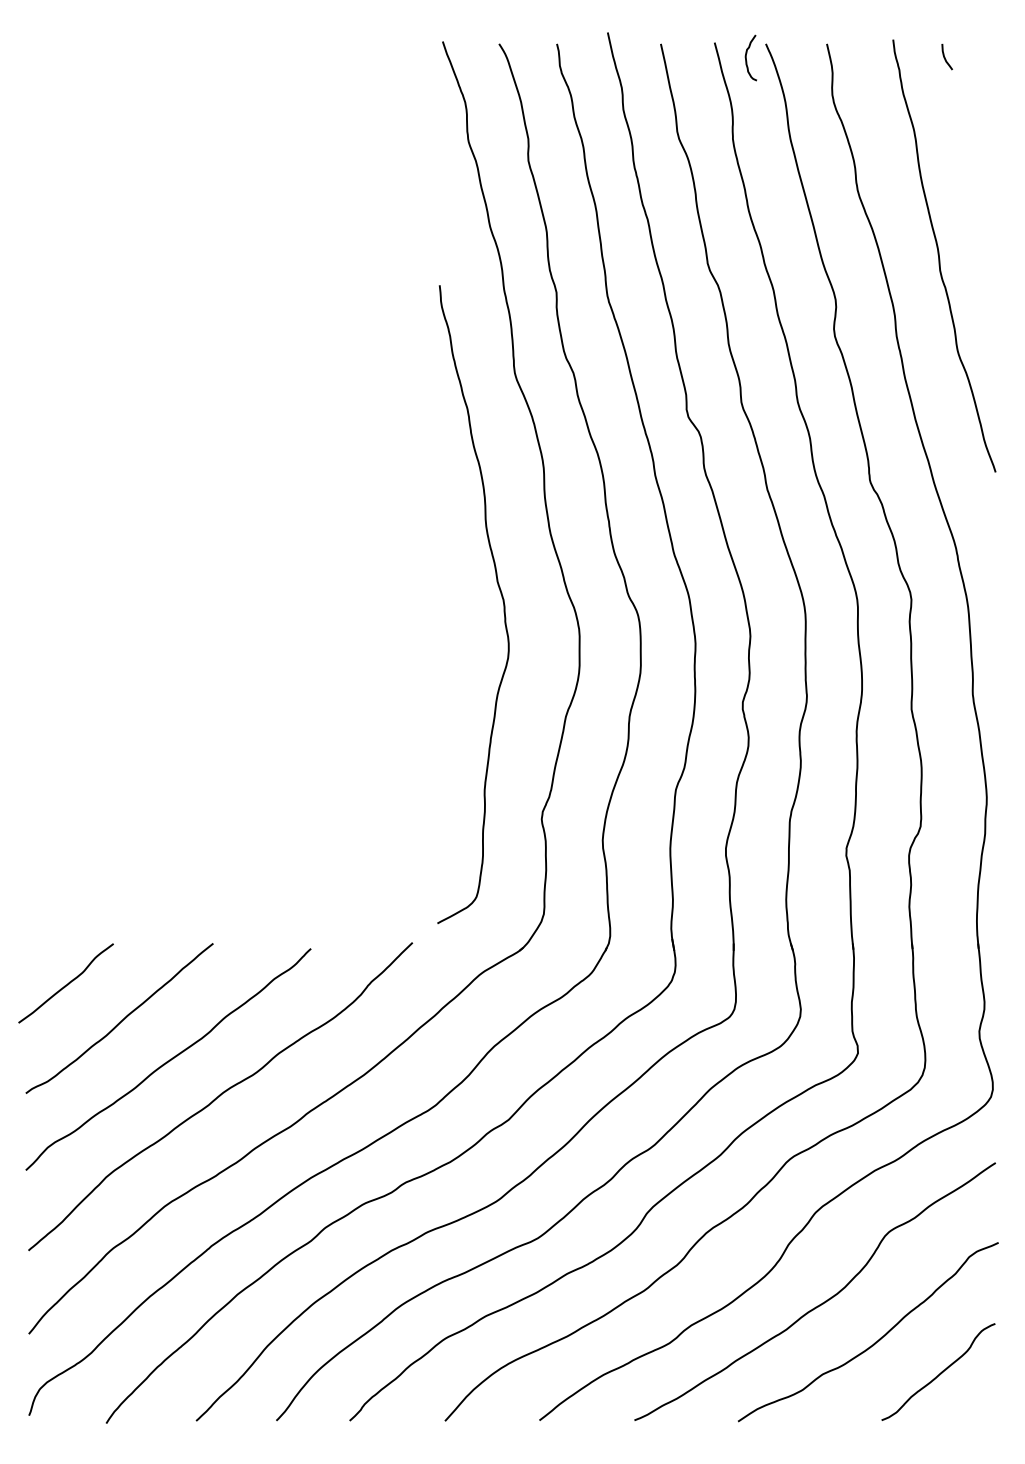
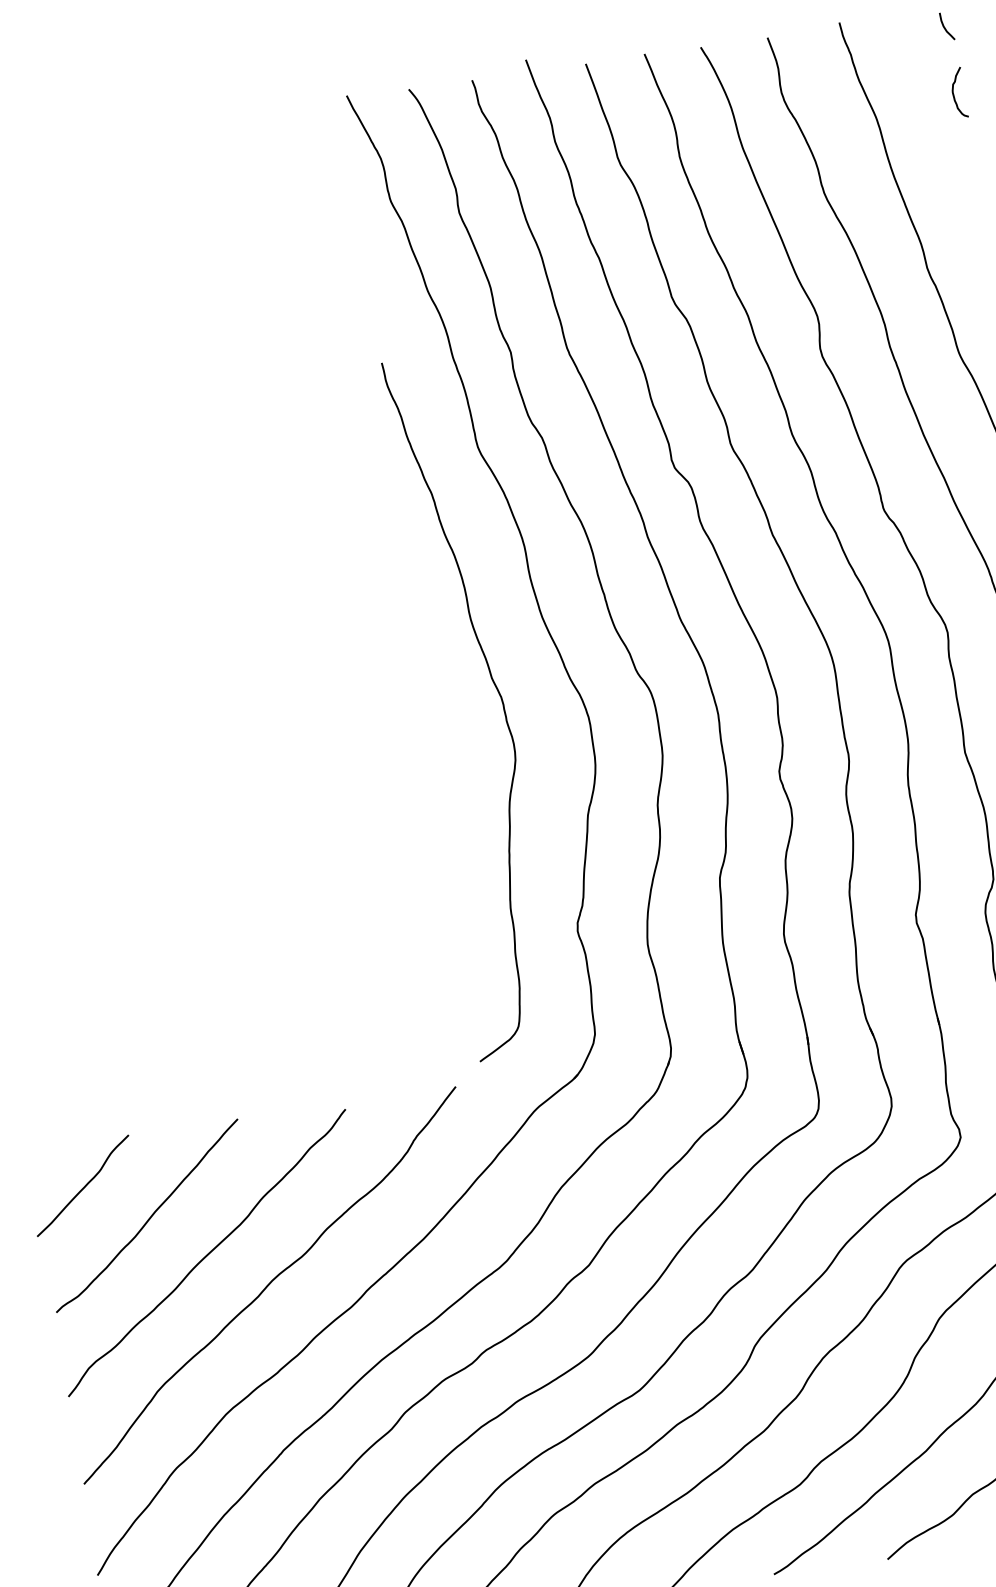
curve: (746, 57) -> (953, 93), moved
curve: (945, 57) -> (945, 27), moved

